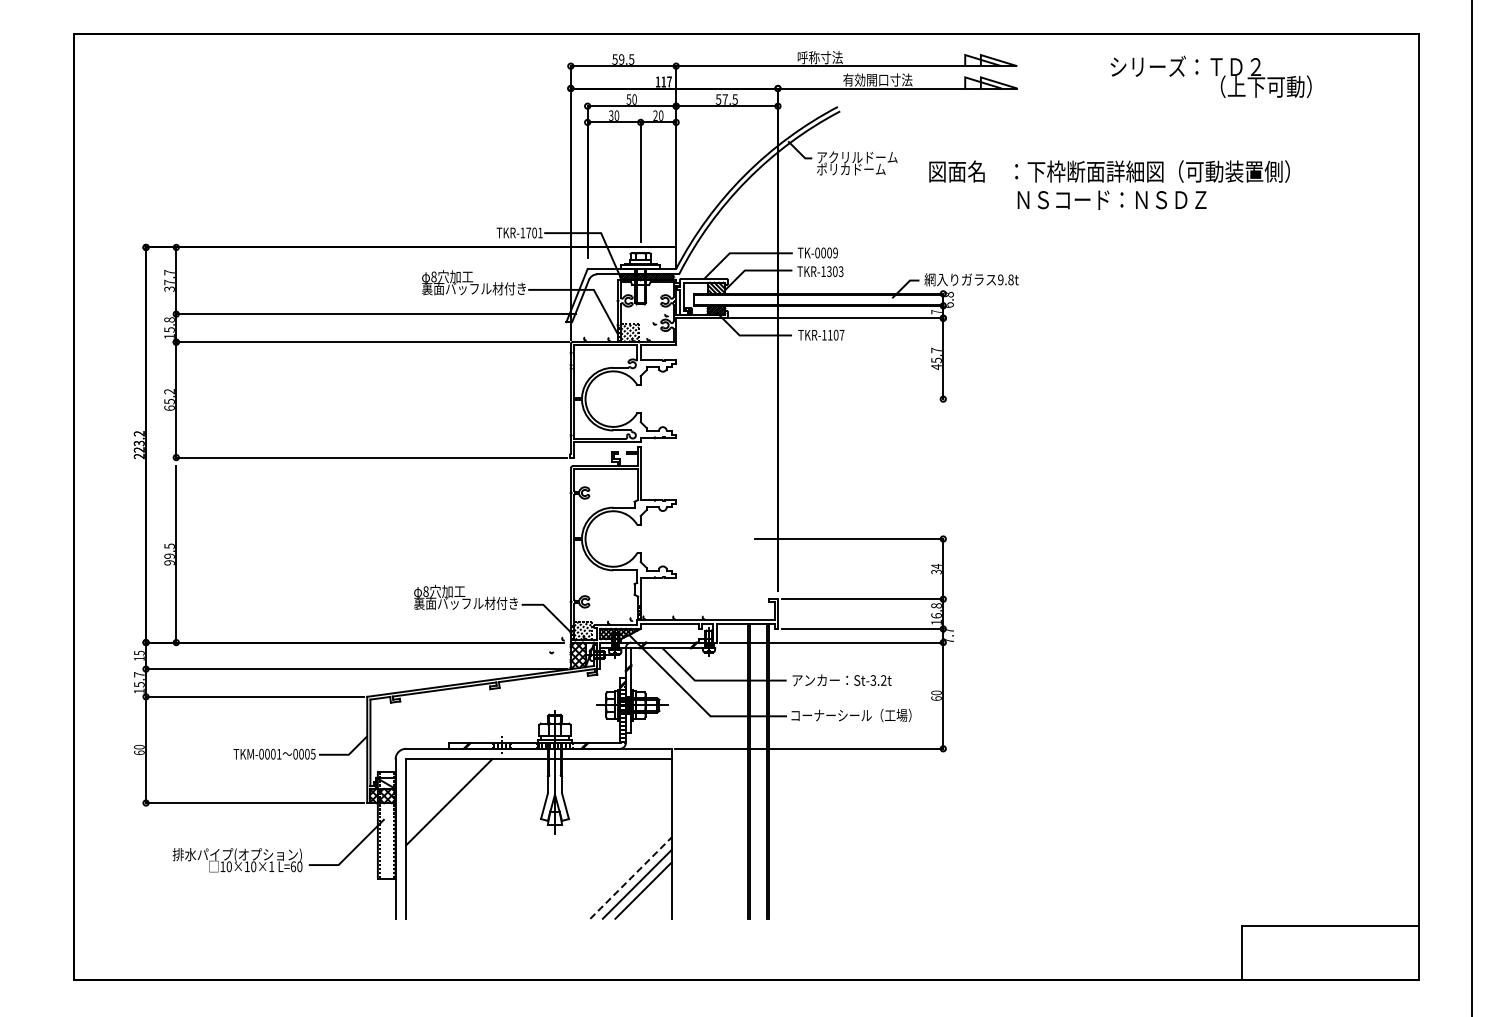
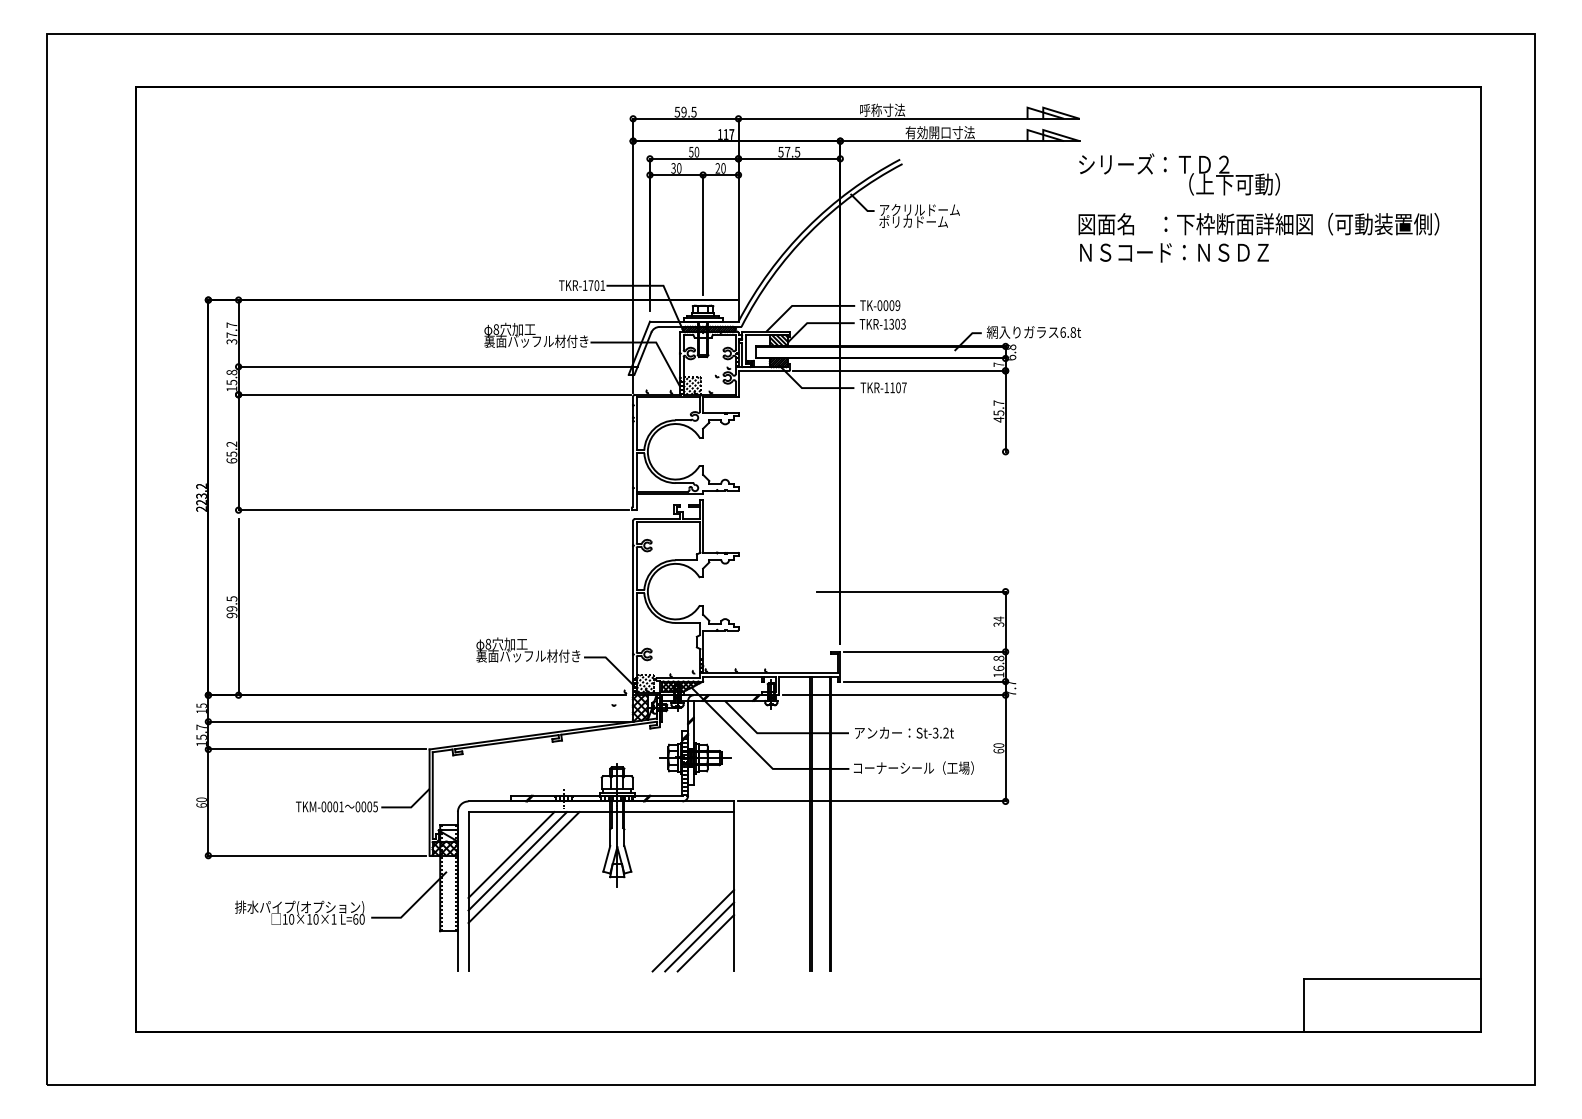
text: (1211, 76) -> (1179, 174), moved
text: (1109, 171) -> (1258, 224), moved
text: (1000, 279) -> (1062, 332), 9.8t -> 6.8t
line: (455, 808) -> (517, 861), added
line: (461, 814) -> (523, 867), added
line: (631, 877) -> (693, 930), dashed -> solid

